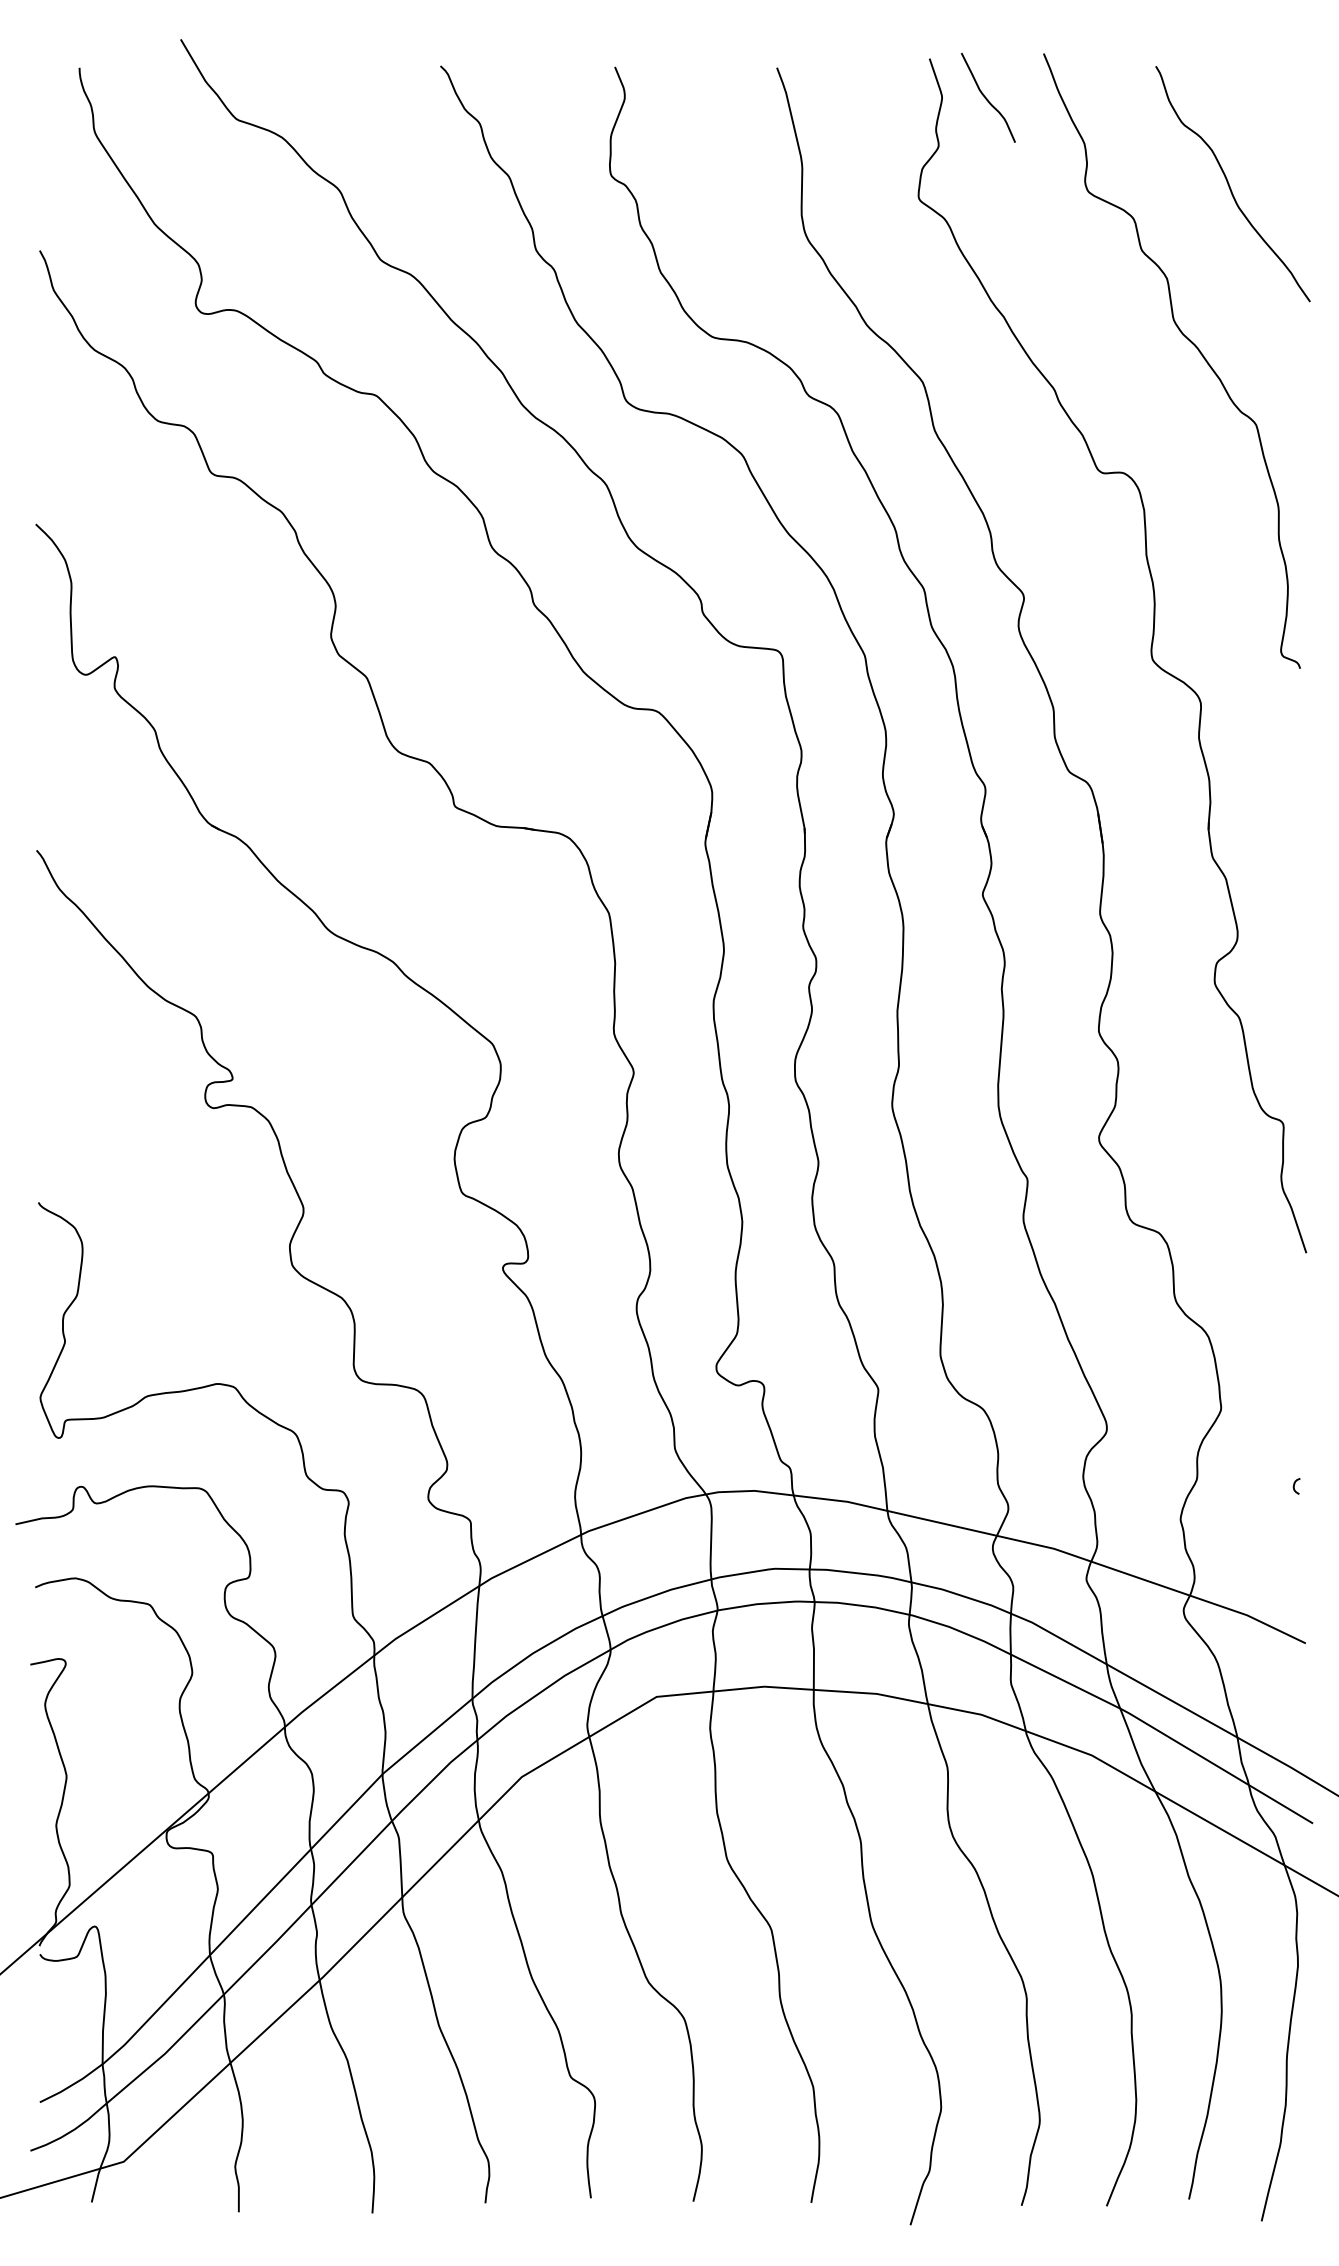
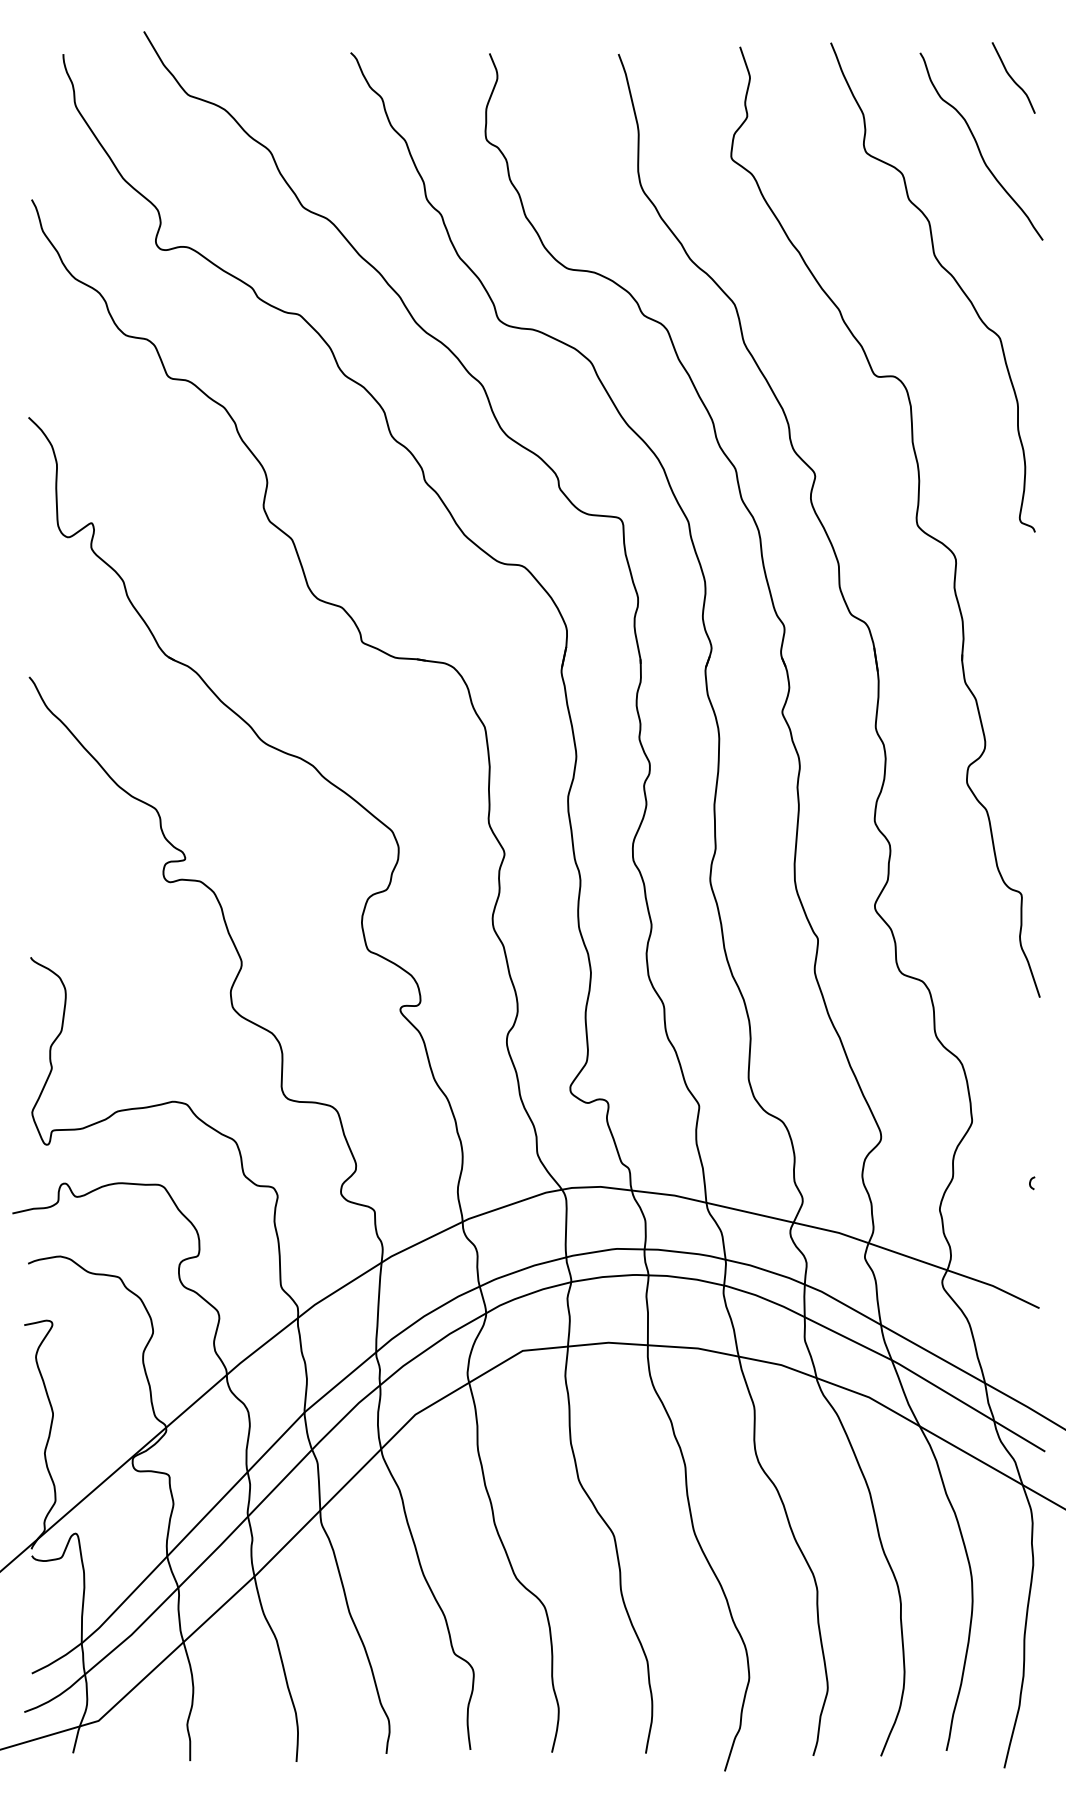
curve: (987, 98) -> (1012, 78), moved

